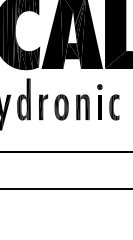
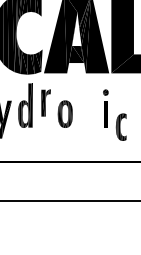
part: (42, 106) -> (45, 102), moved
part: (82, 106) -> (87, 113), removed
part: (113, 106) -> (120, 126), moved

